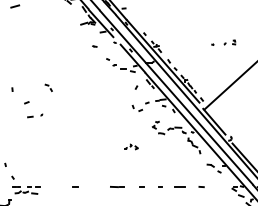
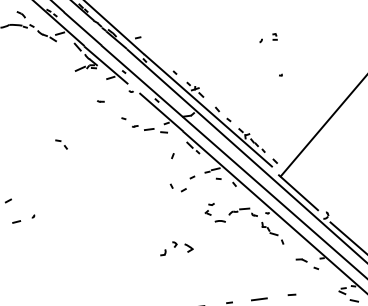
part: (229, 42) -> (267, 37), moved
part: (48, 87) -> (61, 144), moved
part: (131, 146) -> (176, 246), size x1.6

